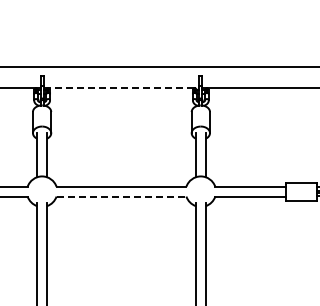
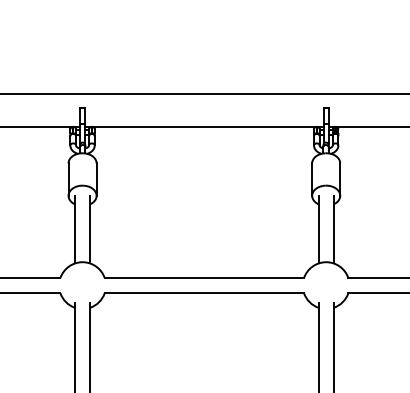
line: (121, 88) -> (204, 127), dashed -> solid
line: (121, 196) -> (204, 293), dashed -> solid

